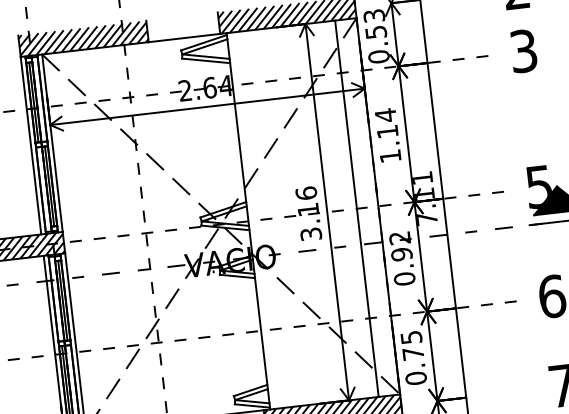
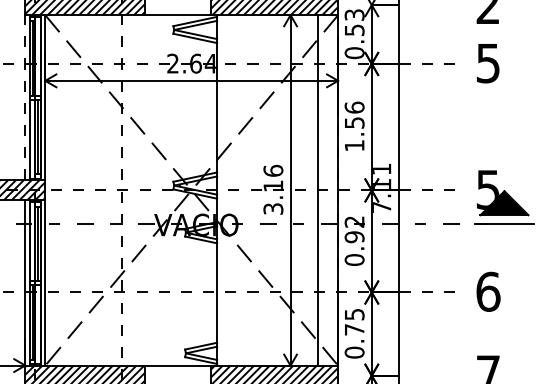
text: (523, 50) -> (488, 62), 3 -> 5
text: (386, 122) -> (354, 114), 1.14 -> 1.56
line: (31, 145) -> (25, 97), solid -> dashed

